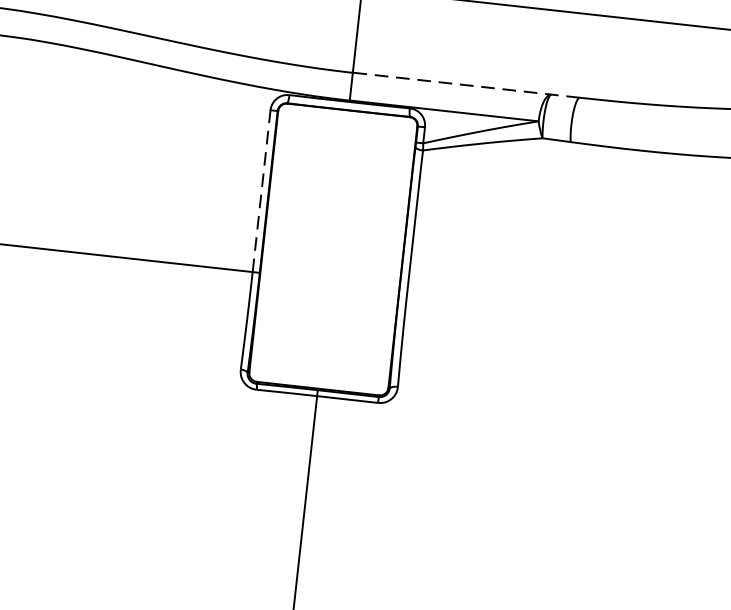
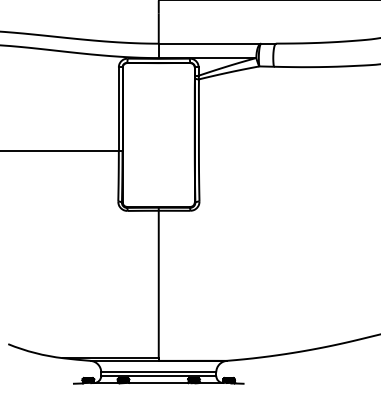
line: (466, 84) -> (217, 43), dashed -> solid
line: (260, 191) -> (118, 109), dashed -> solid

